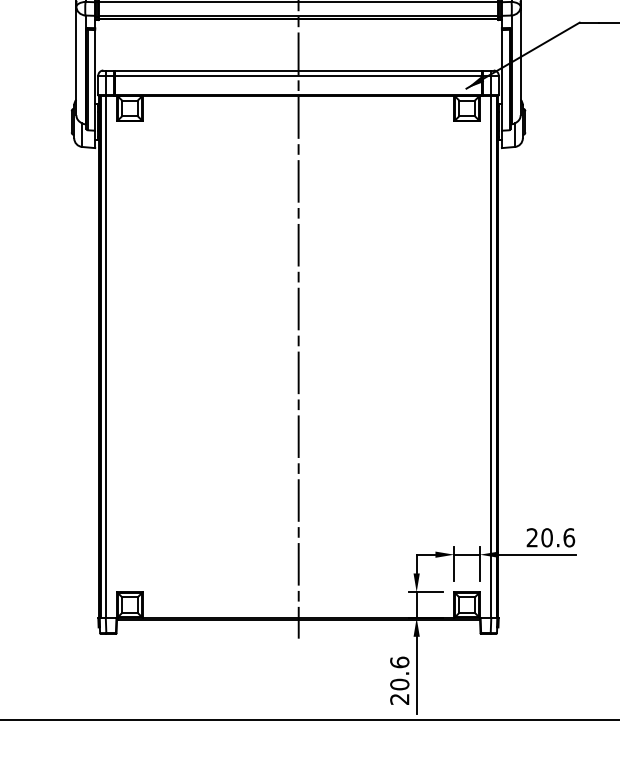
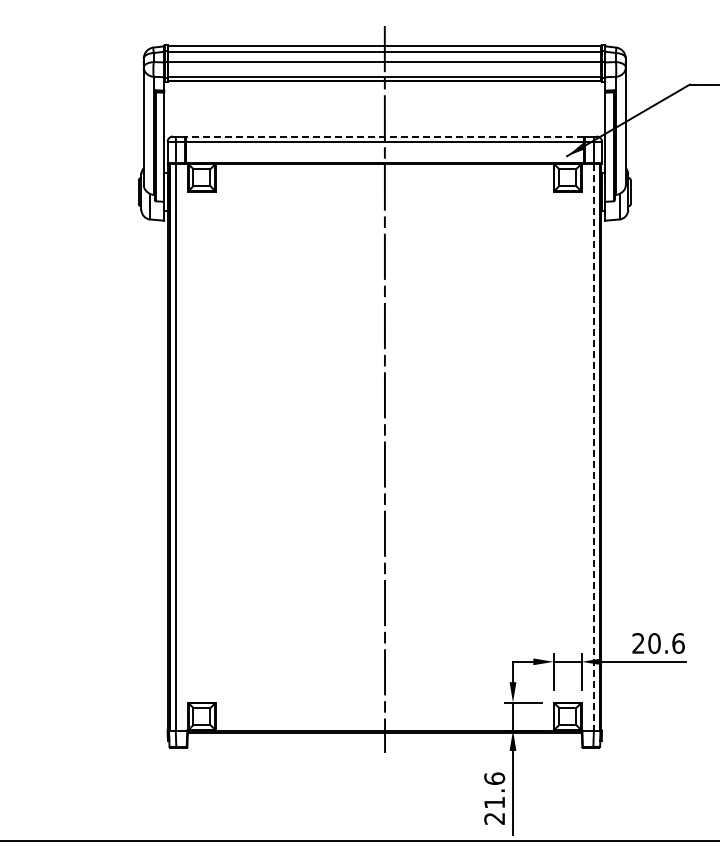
line: (298, 70) -> (384, 136), solid -> dashed
line: (490, 357) -> (593, 447), solid -> dashed
text: (399, 684) -> (494, 802), 20.6 -> 21.6

